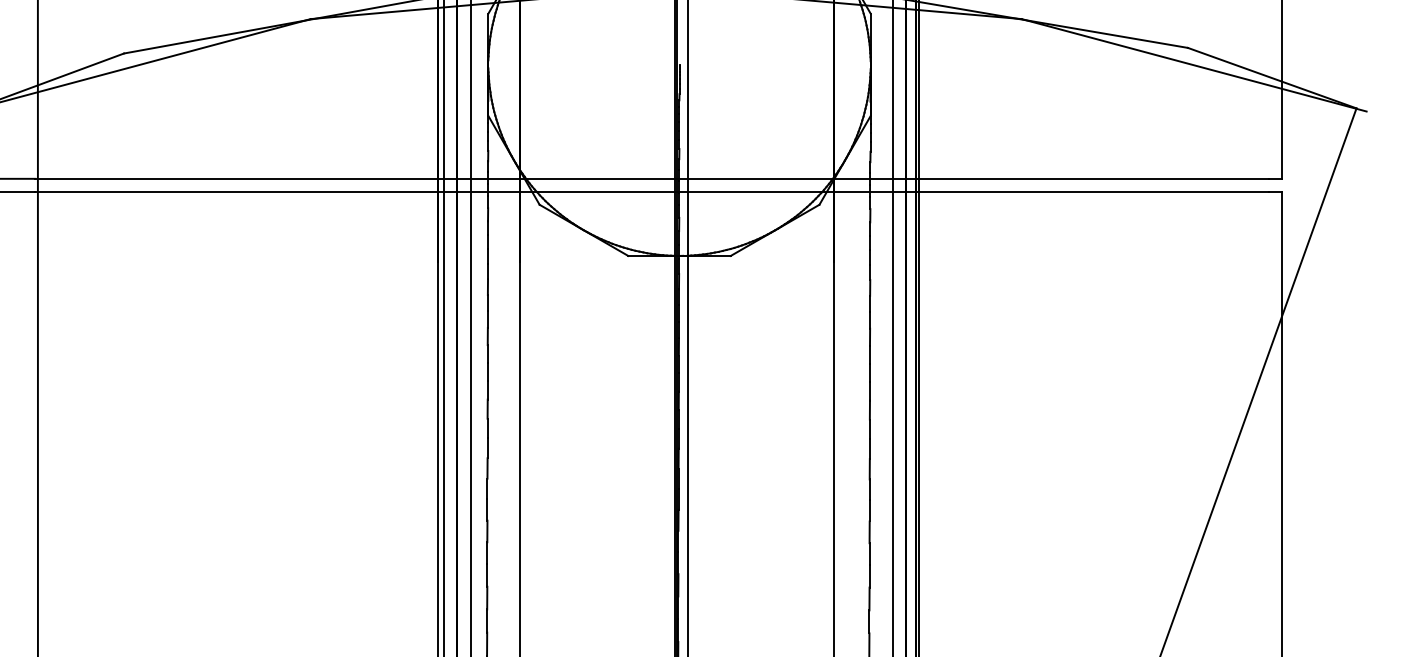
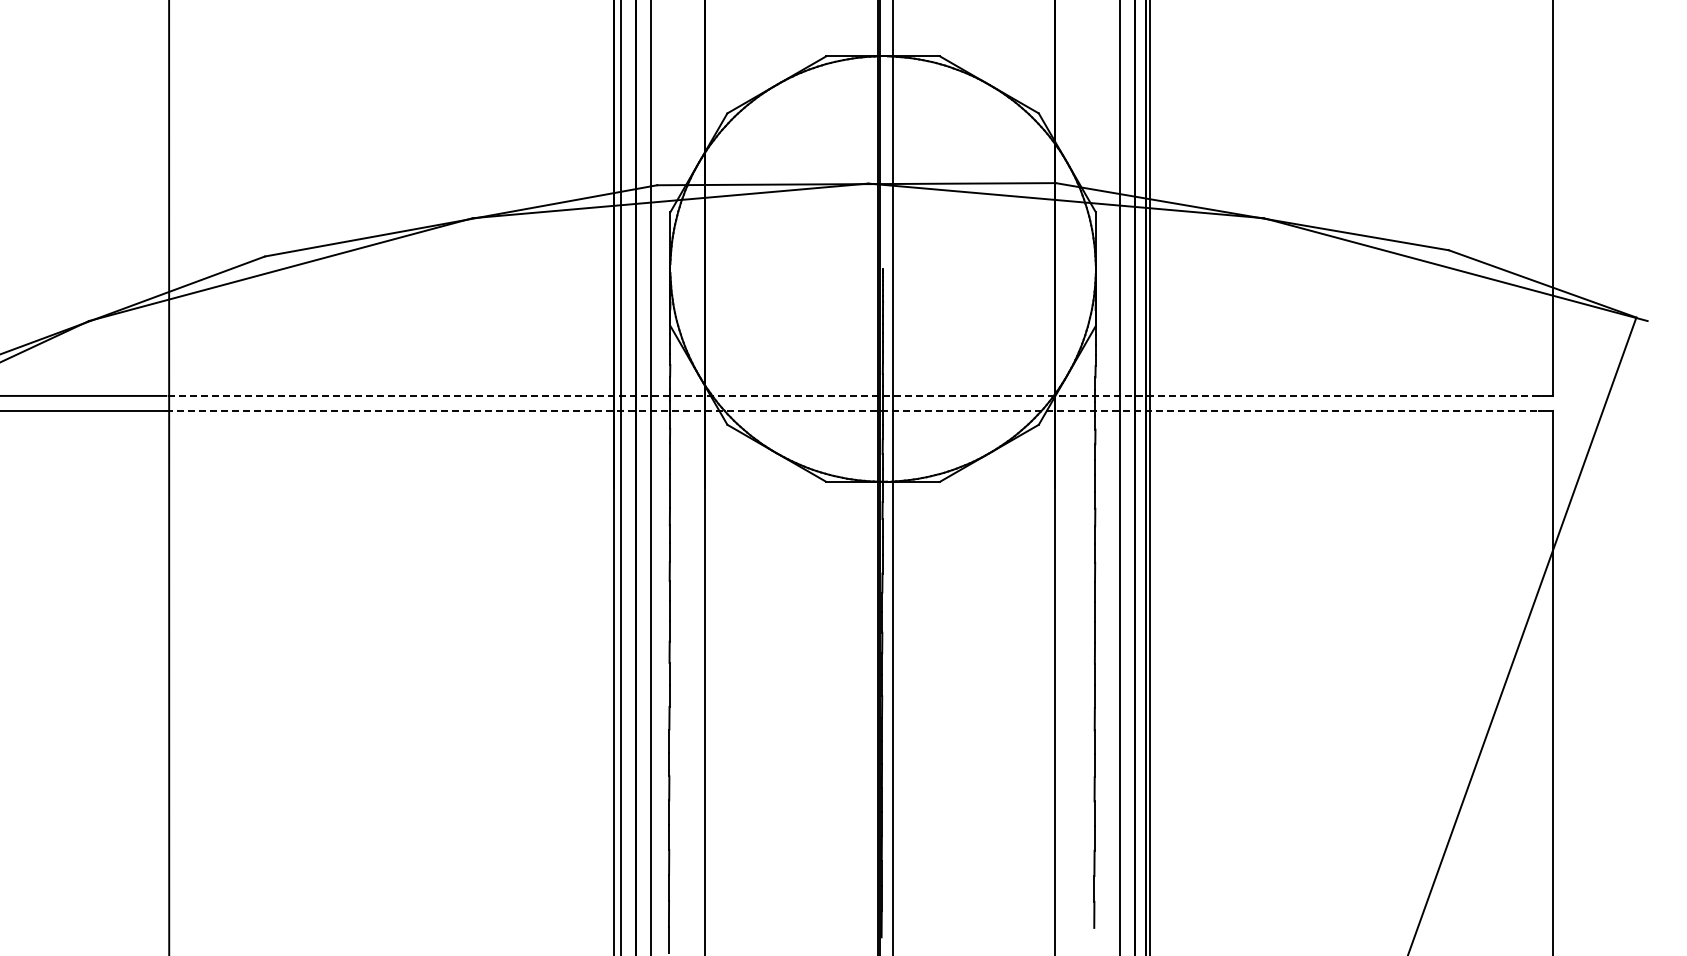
line: (652, 178) -> (852, 395), solid -> dashed
line: (652, 191) -> (853, 410), solid -> dashed

